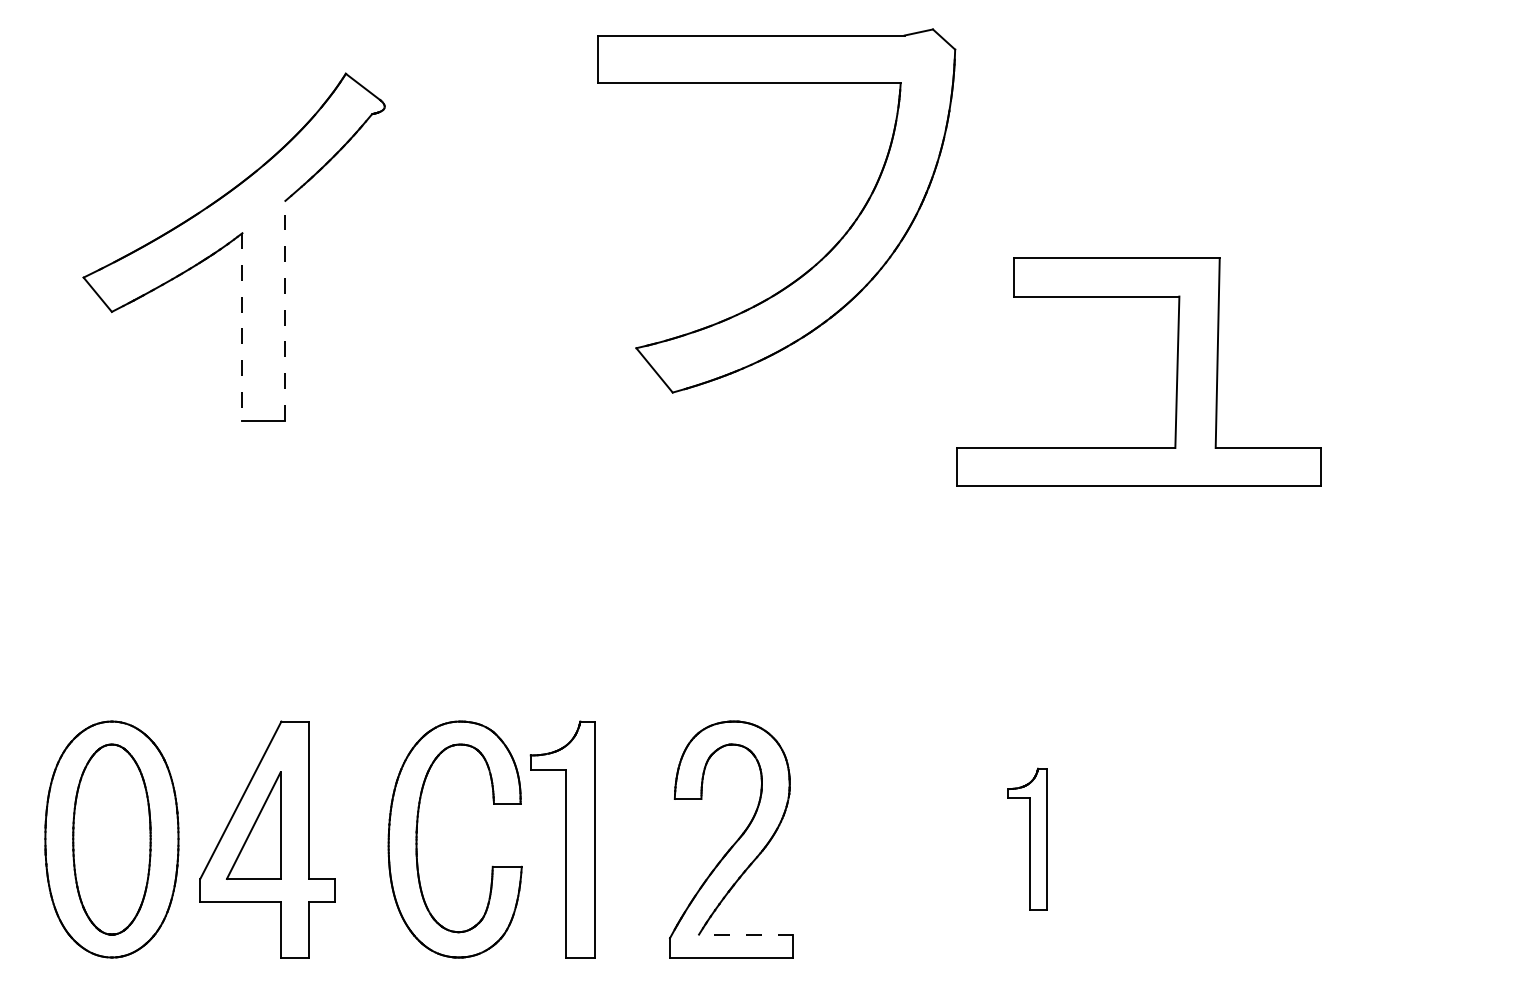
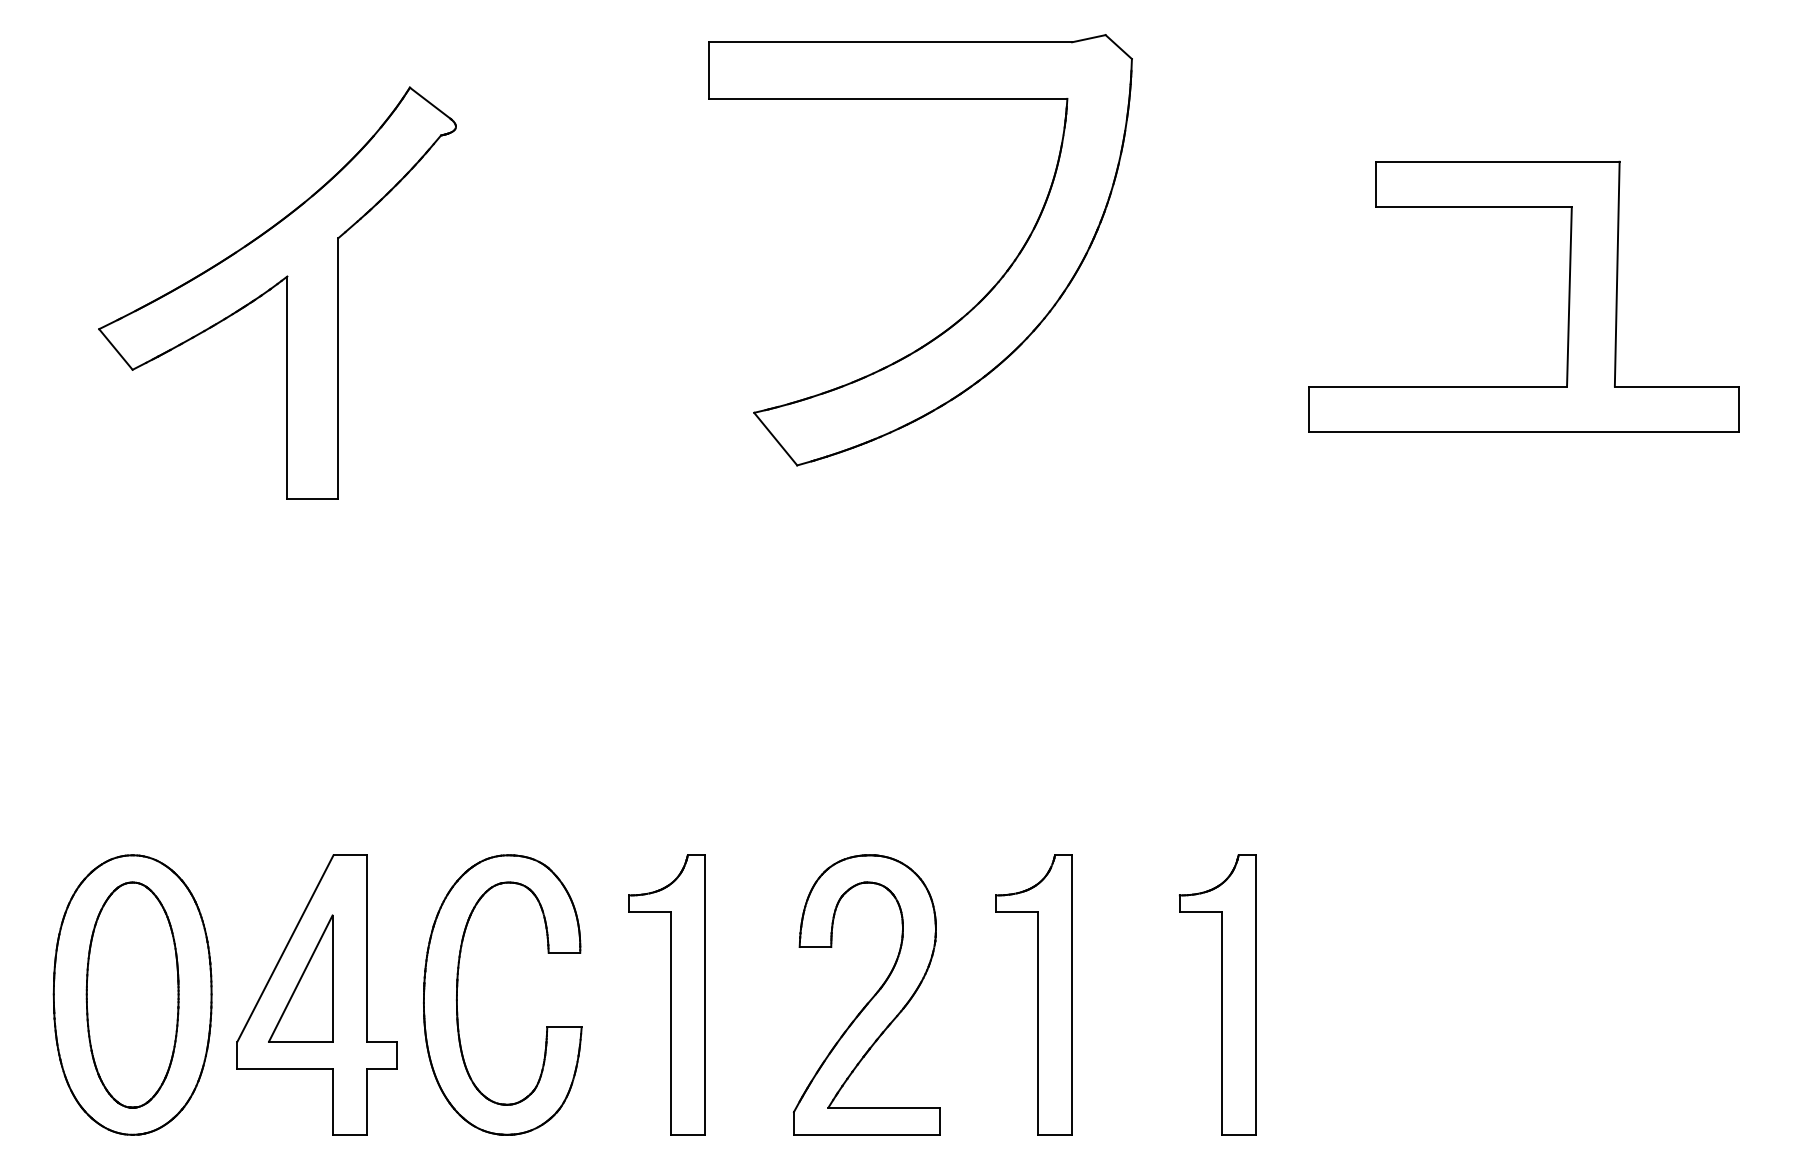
line: (285, 310) -> (338, 368), dashed -> solid
line: (242, 327) -> (287, 388), dashed -> solid
part: (1176, 371) -> (1568, 295), moved
part: (417, 839) -> (458, 995), moved
part: (872, 839) -> (1033, 995), added
part: (1027, 839) -> (1217, 995), size x1.67
line: (745, 934) -> (883, 1107), dashed -> solid

